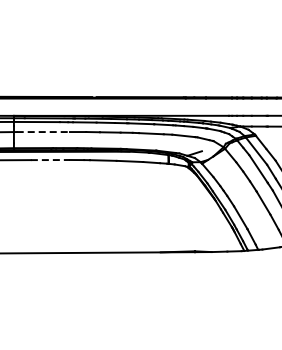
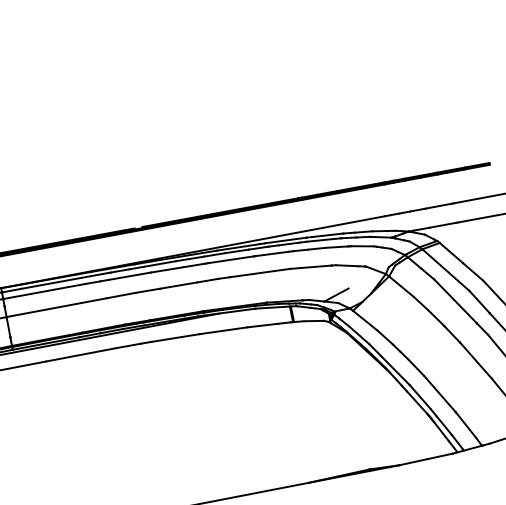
line: (43, 132) -> (59, 307), dashed -> solid
line: (50, 160) -> (81, 355), dashed -> solid

